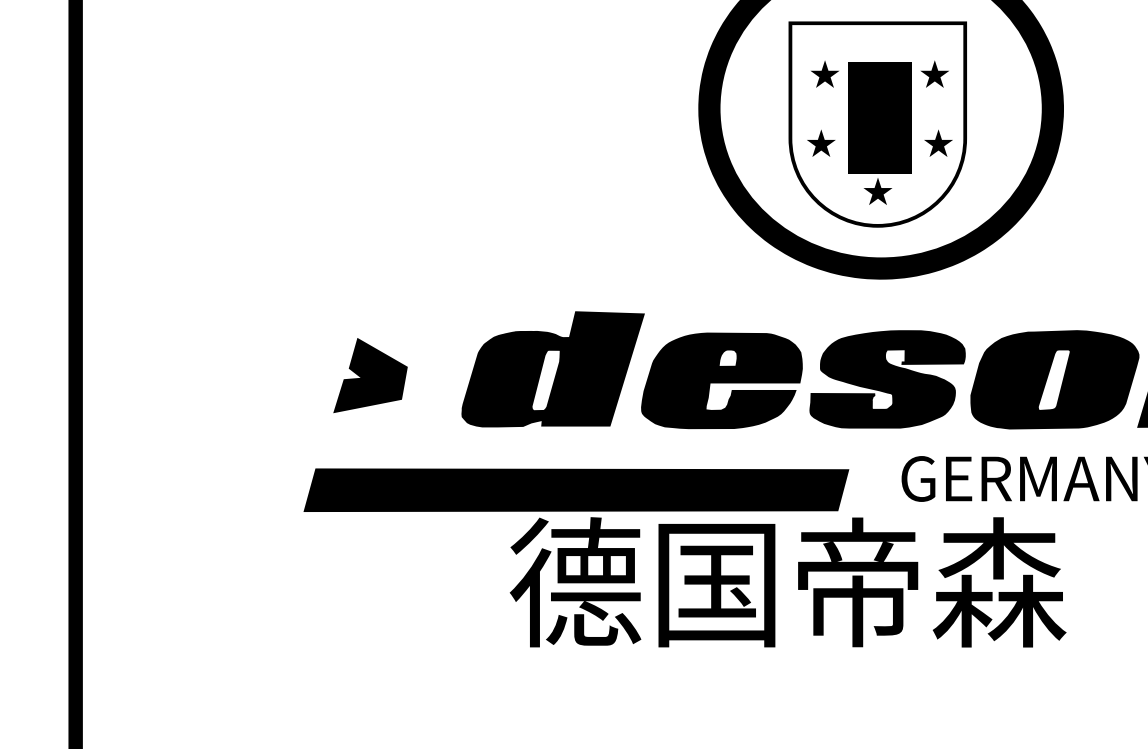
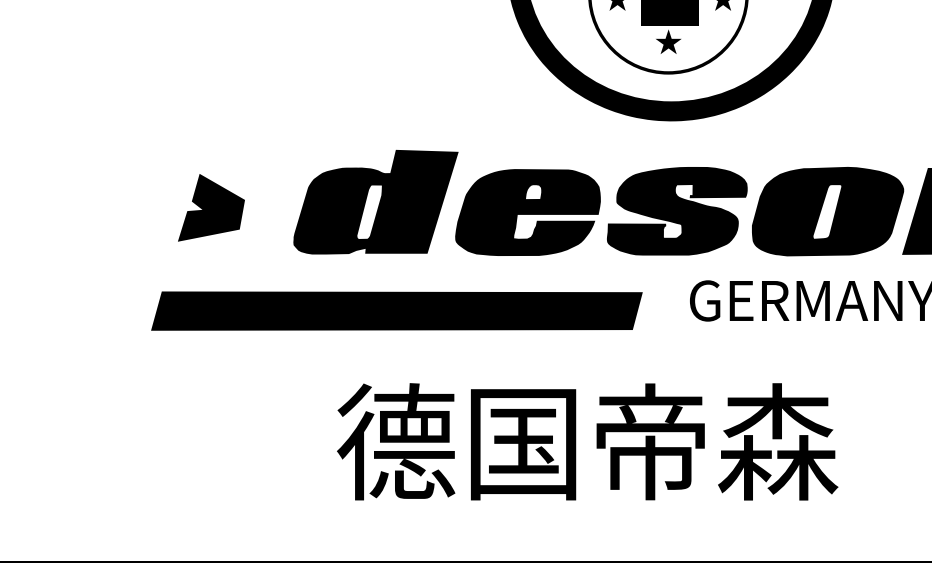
text: (787, 582) -> (587, 441), moved

